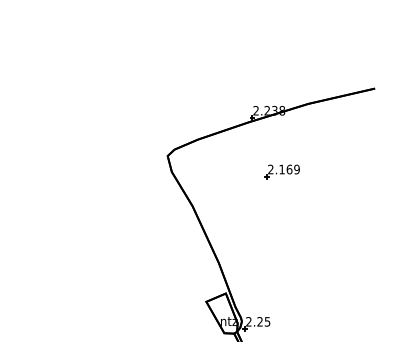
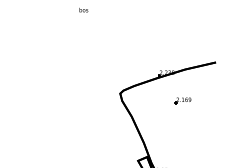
part: (280, 171) -> (182, 100), moved

